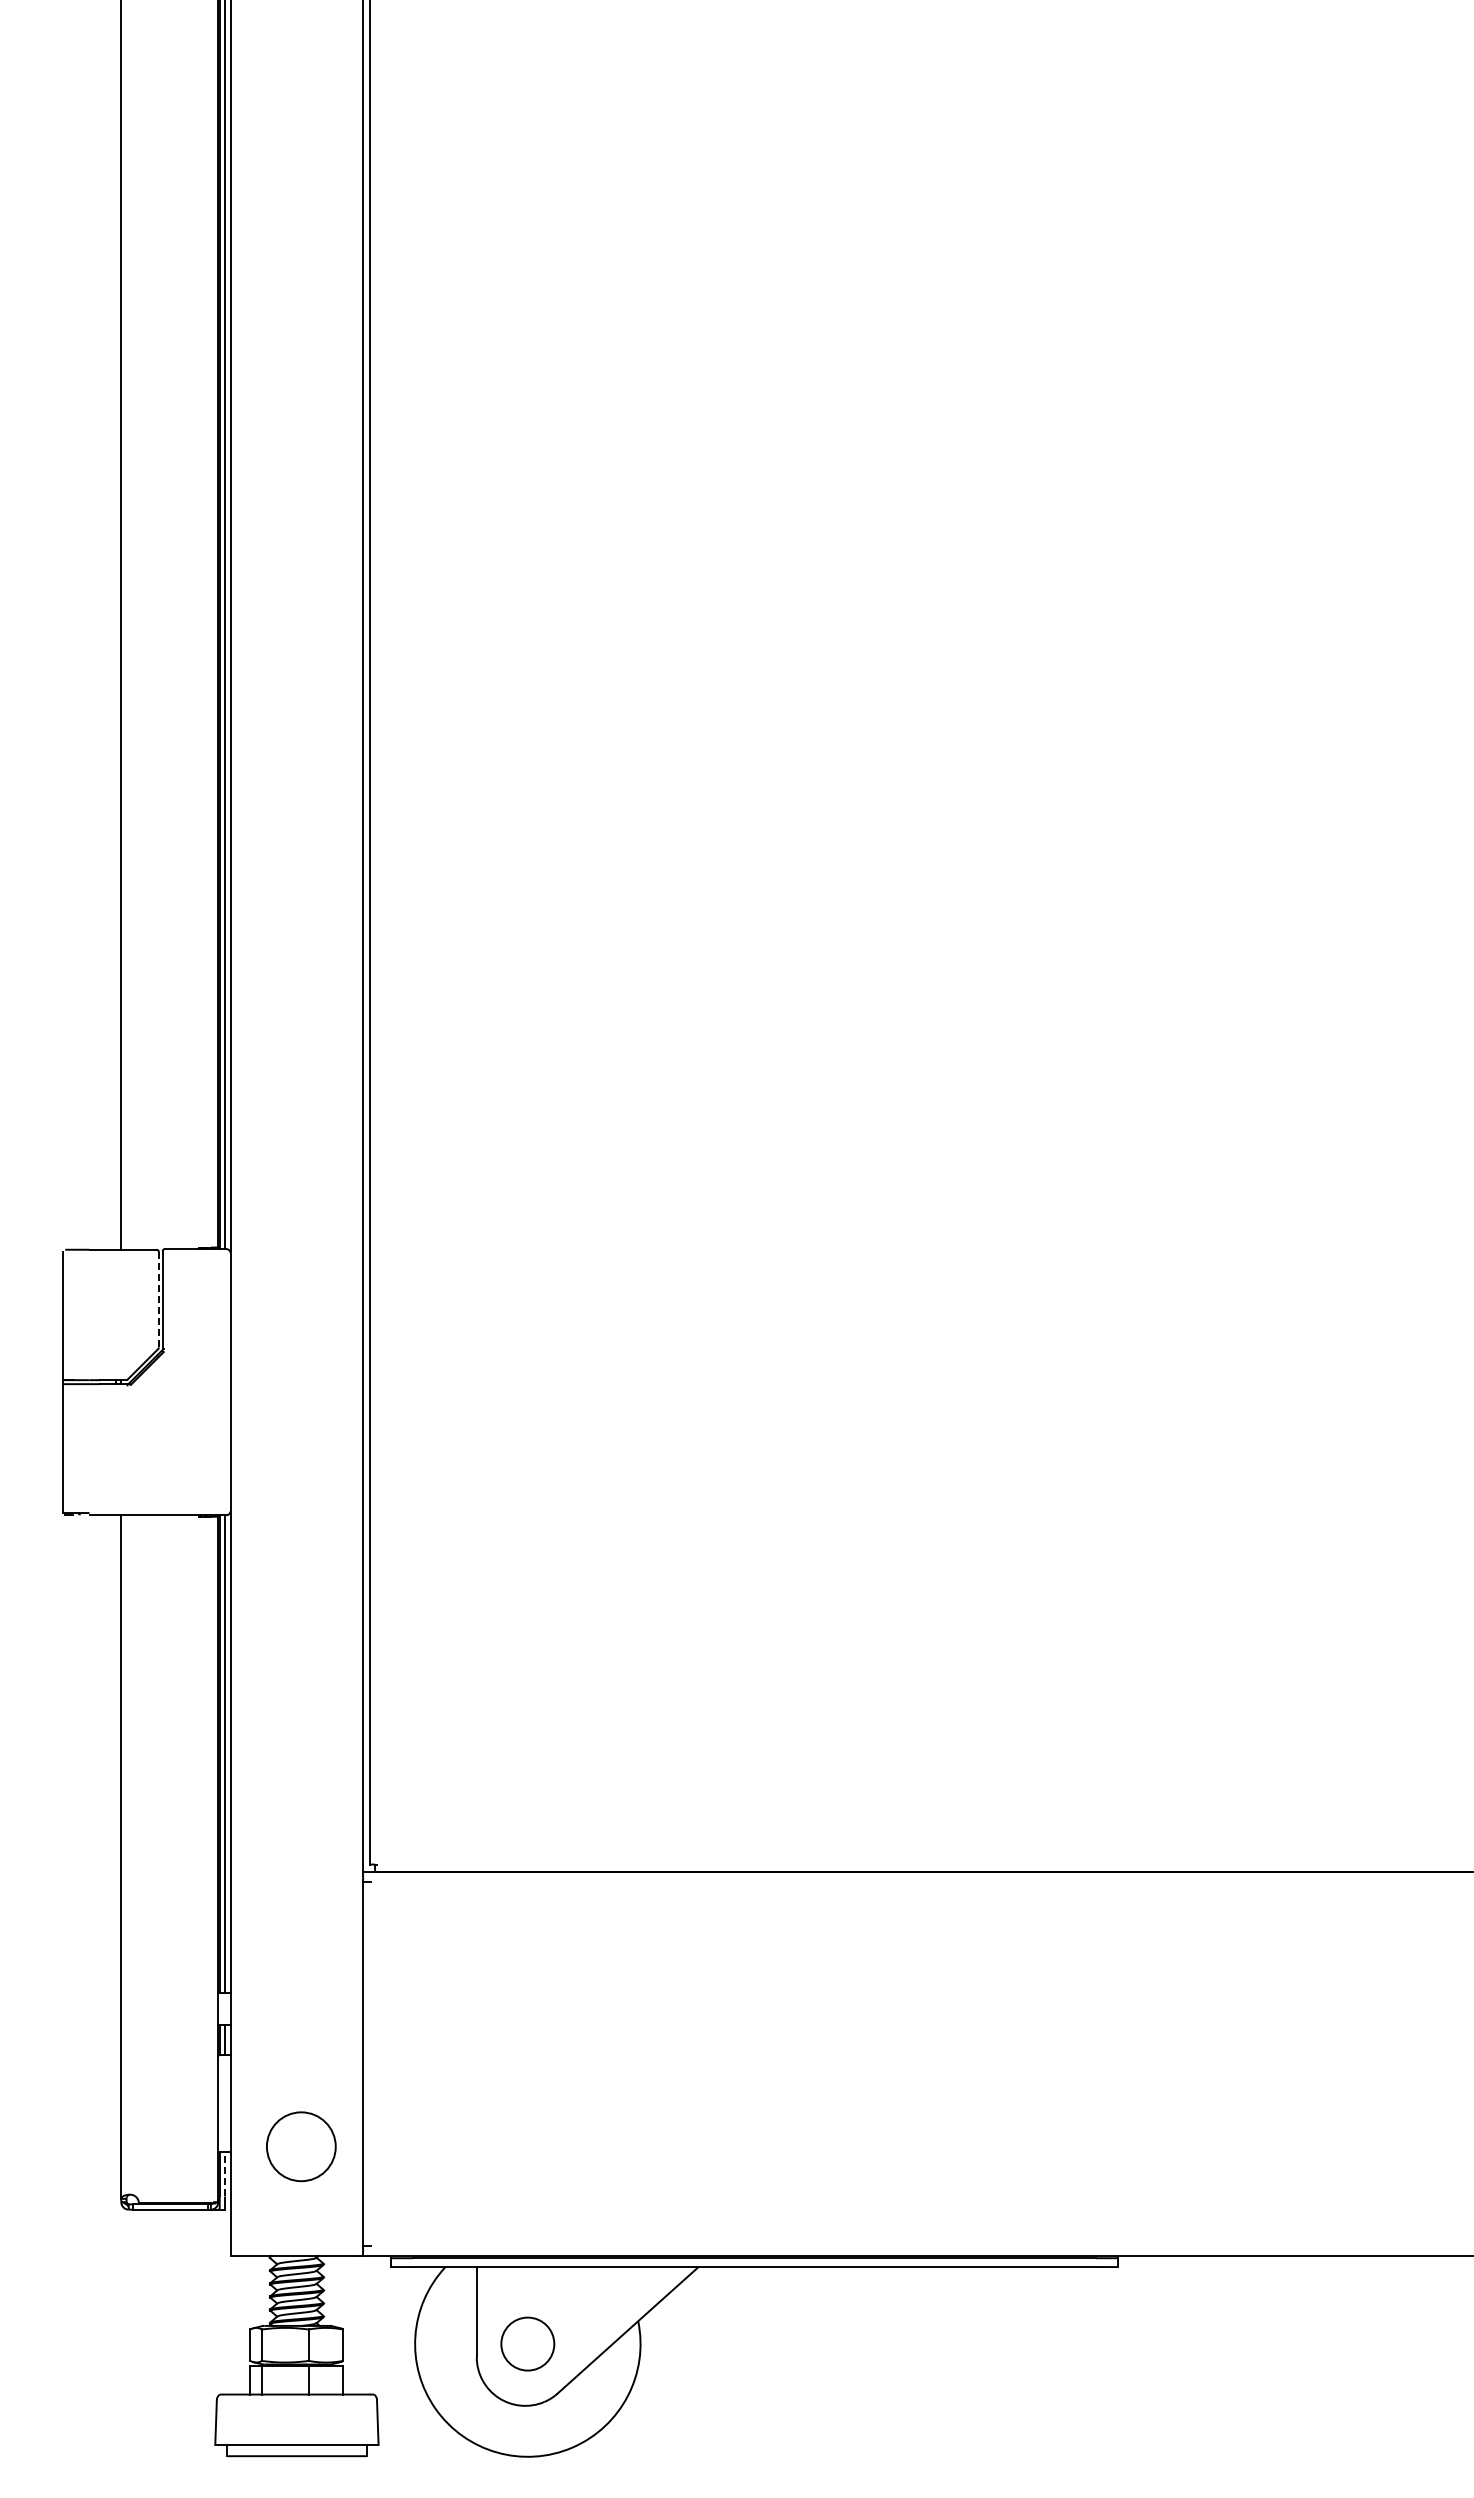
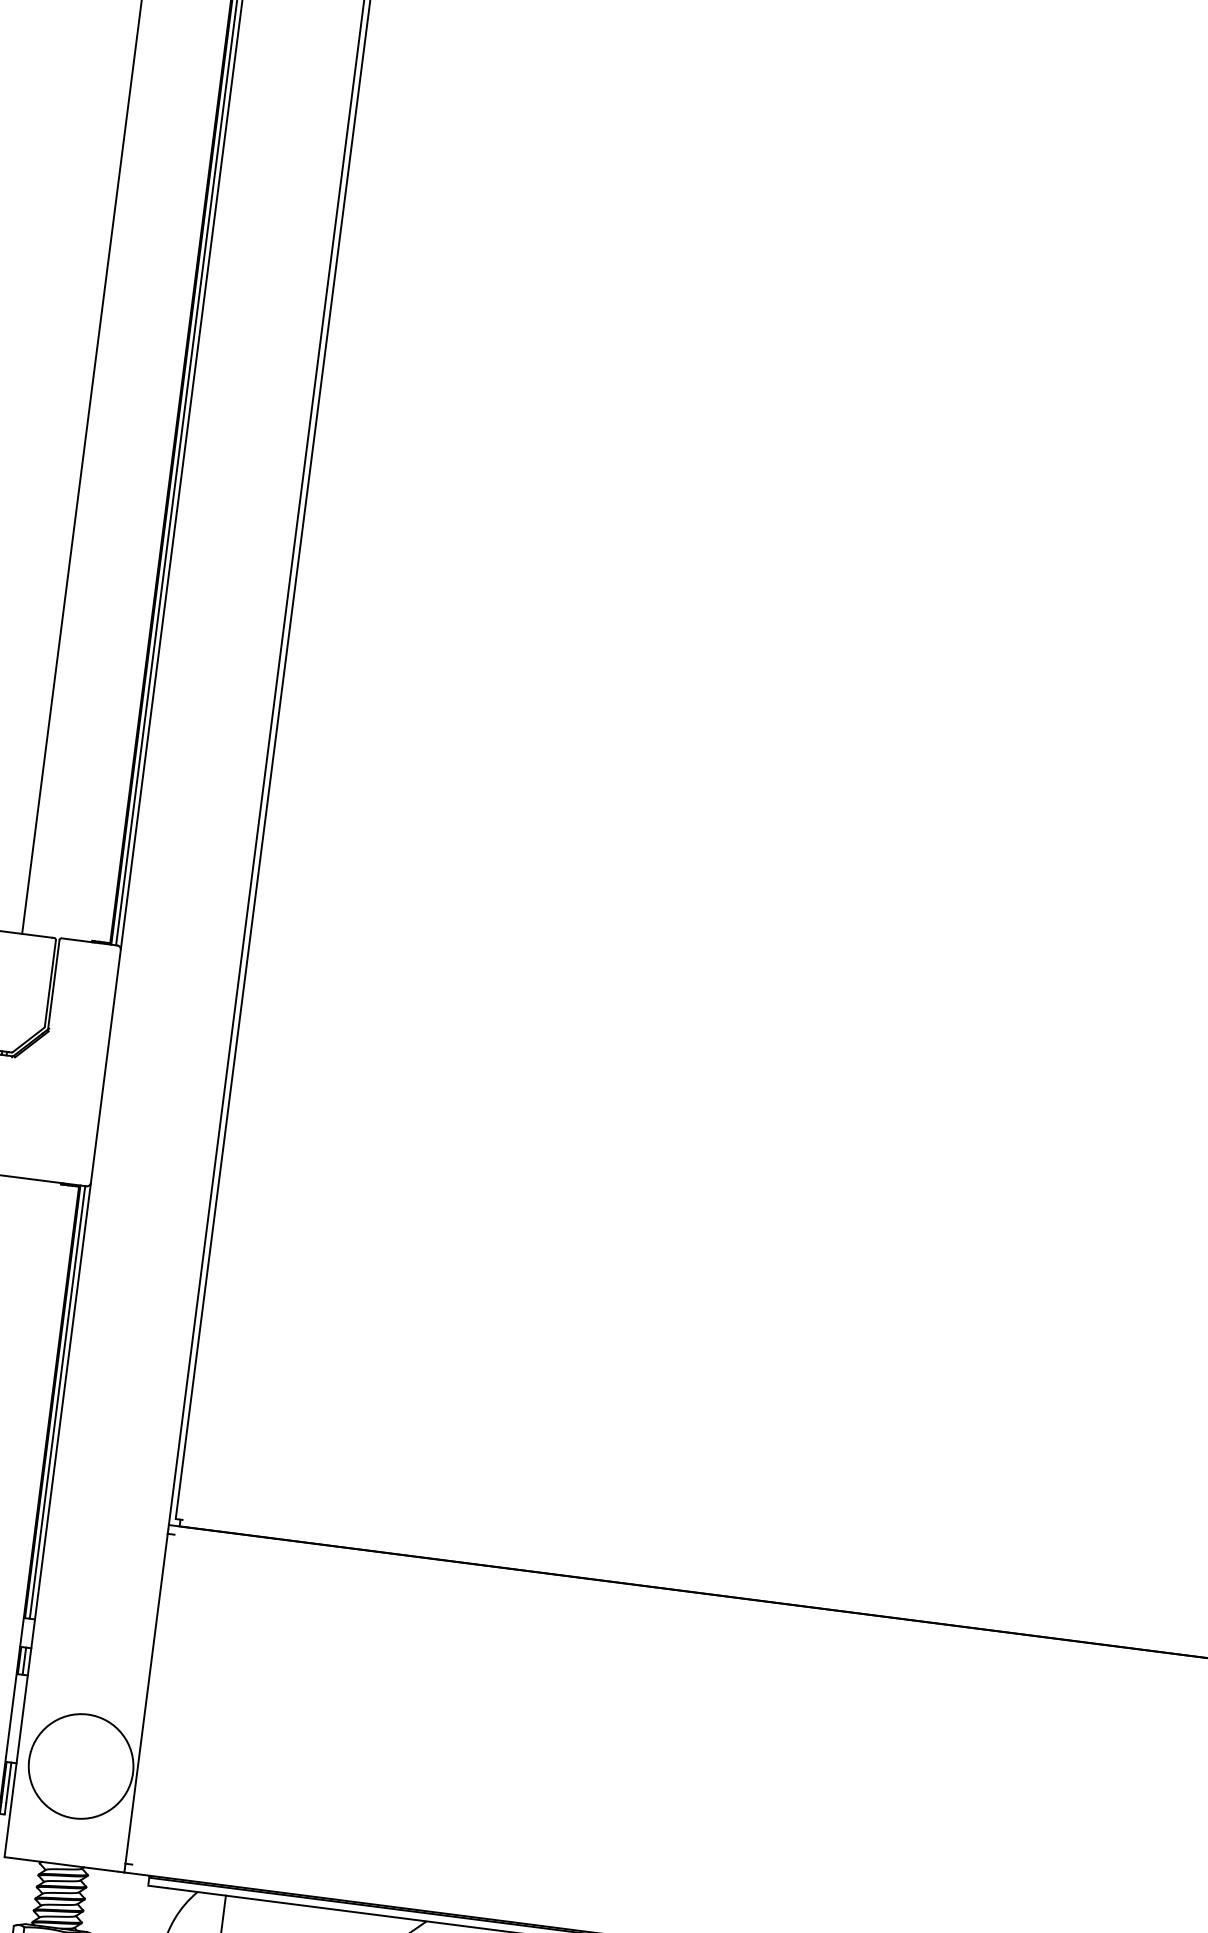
line: (158, 1299) -> (50, 983), dashed -> solid
circle: (300, 2146) -> (80, 1766), size x1.67
line: (225, 2173) -> (9, 1781), dashed -> solid

